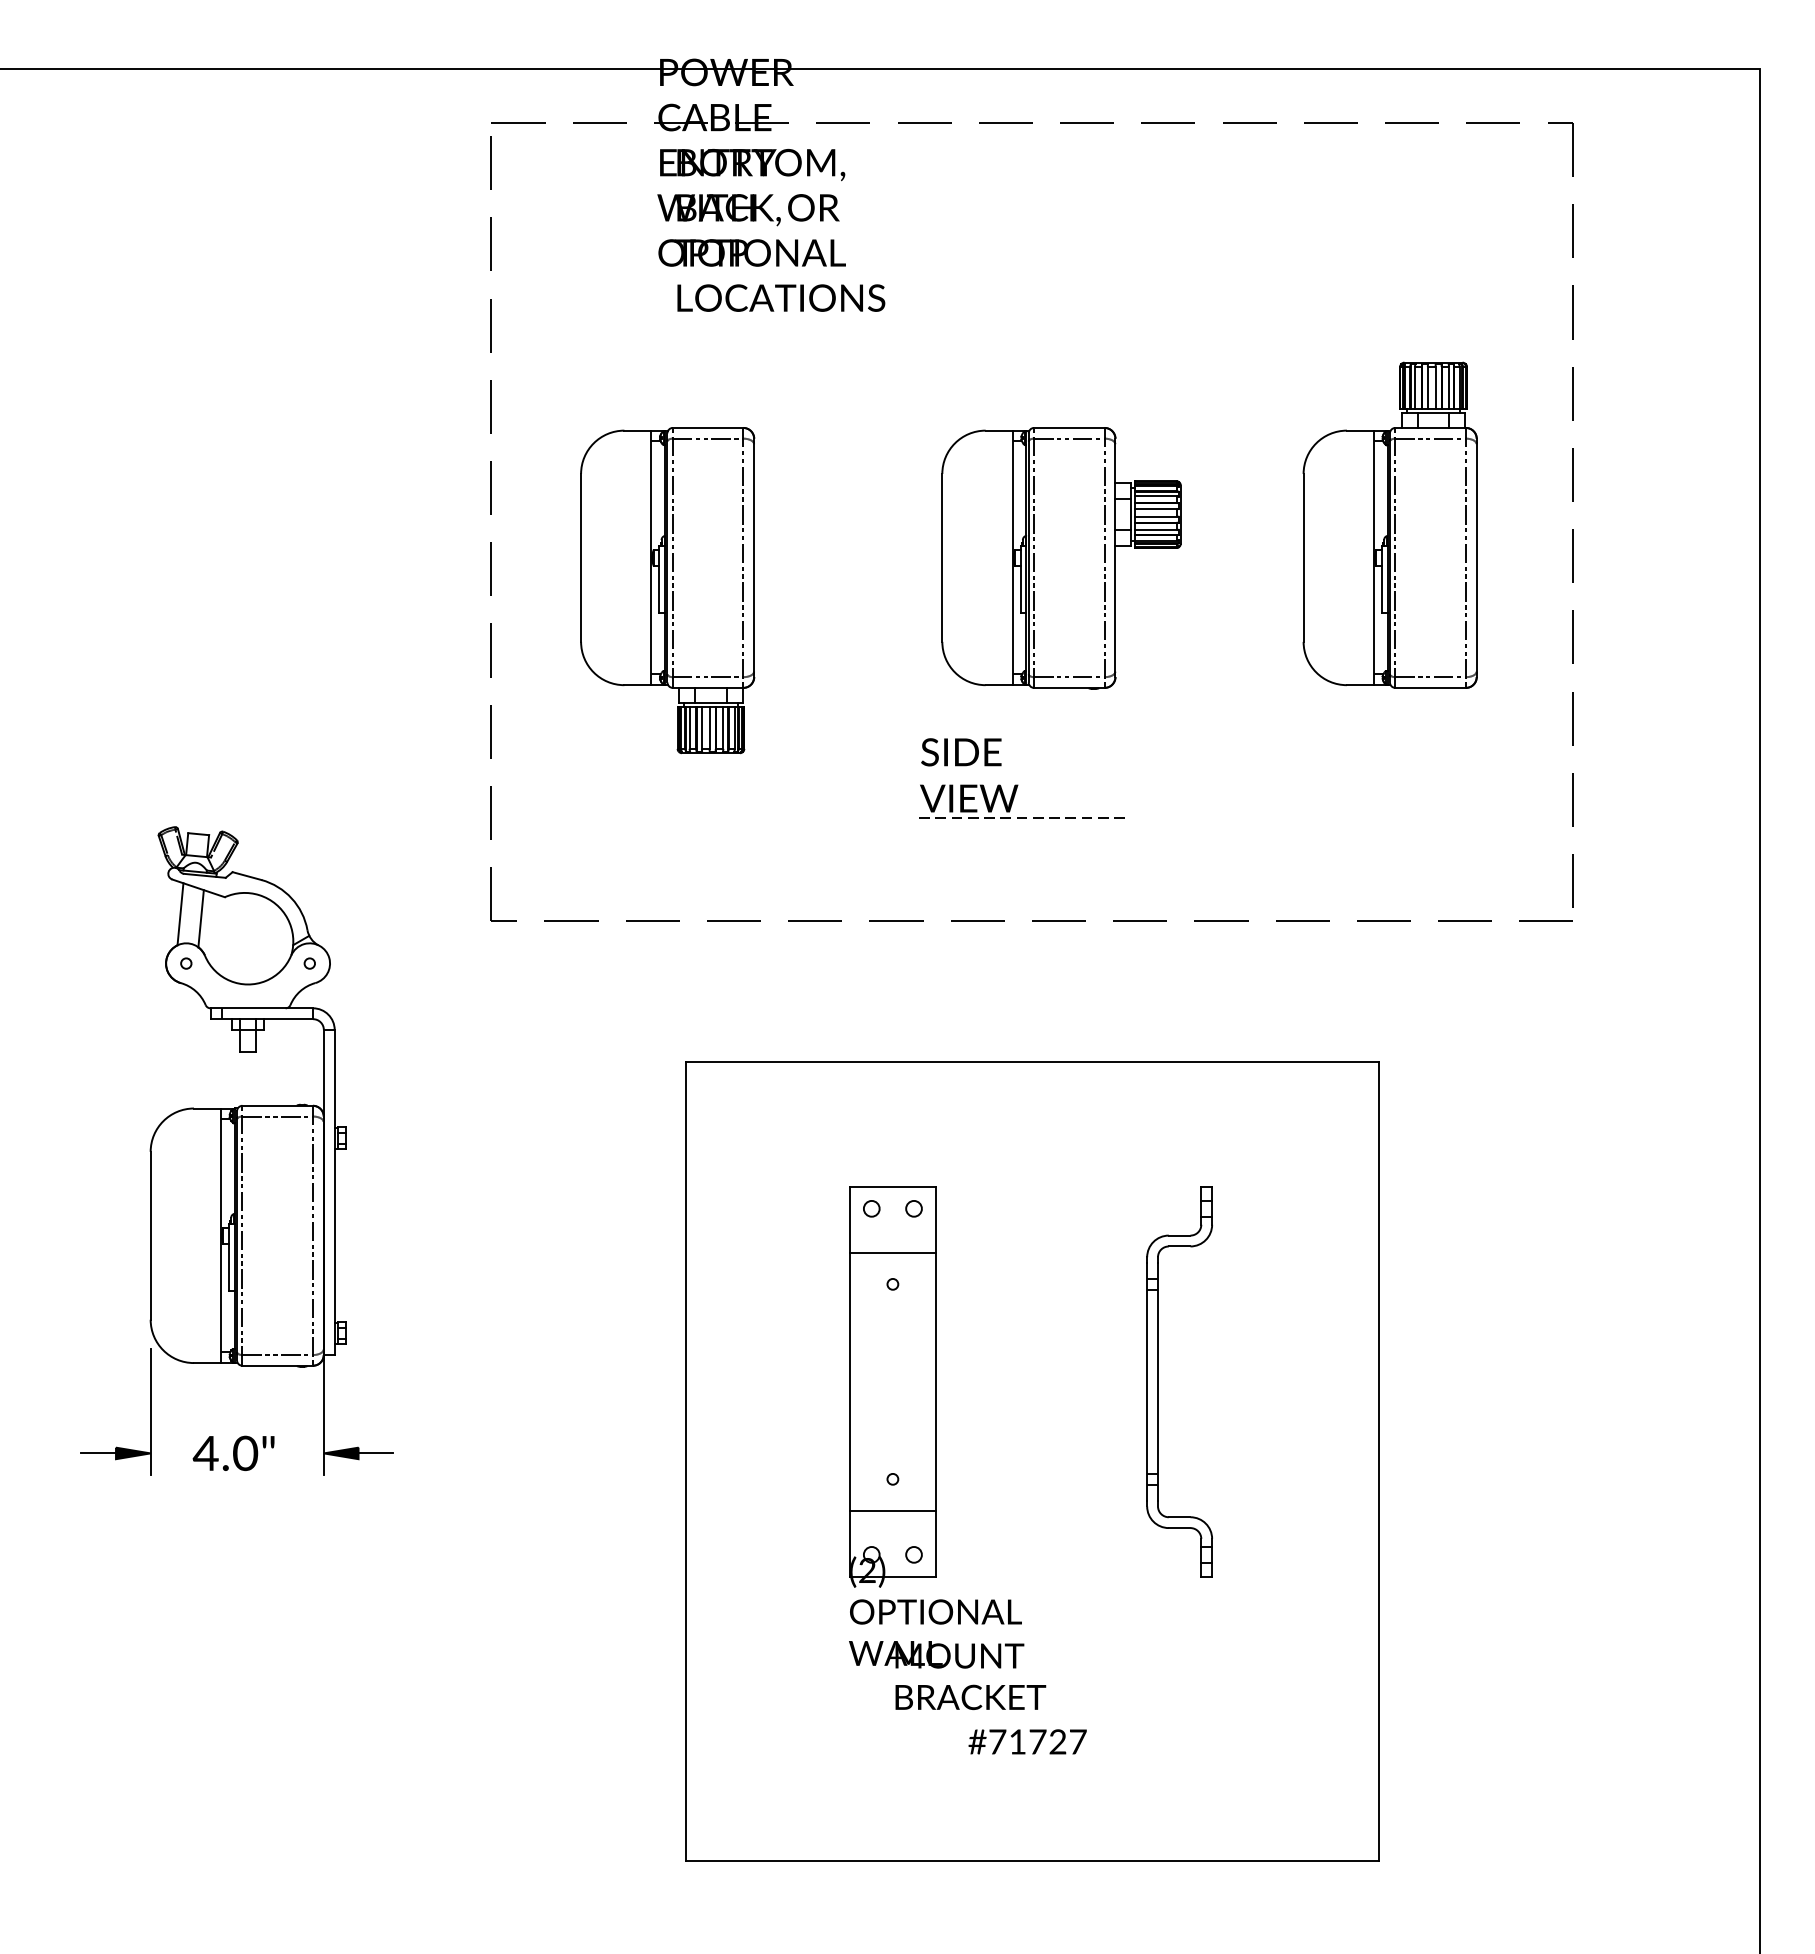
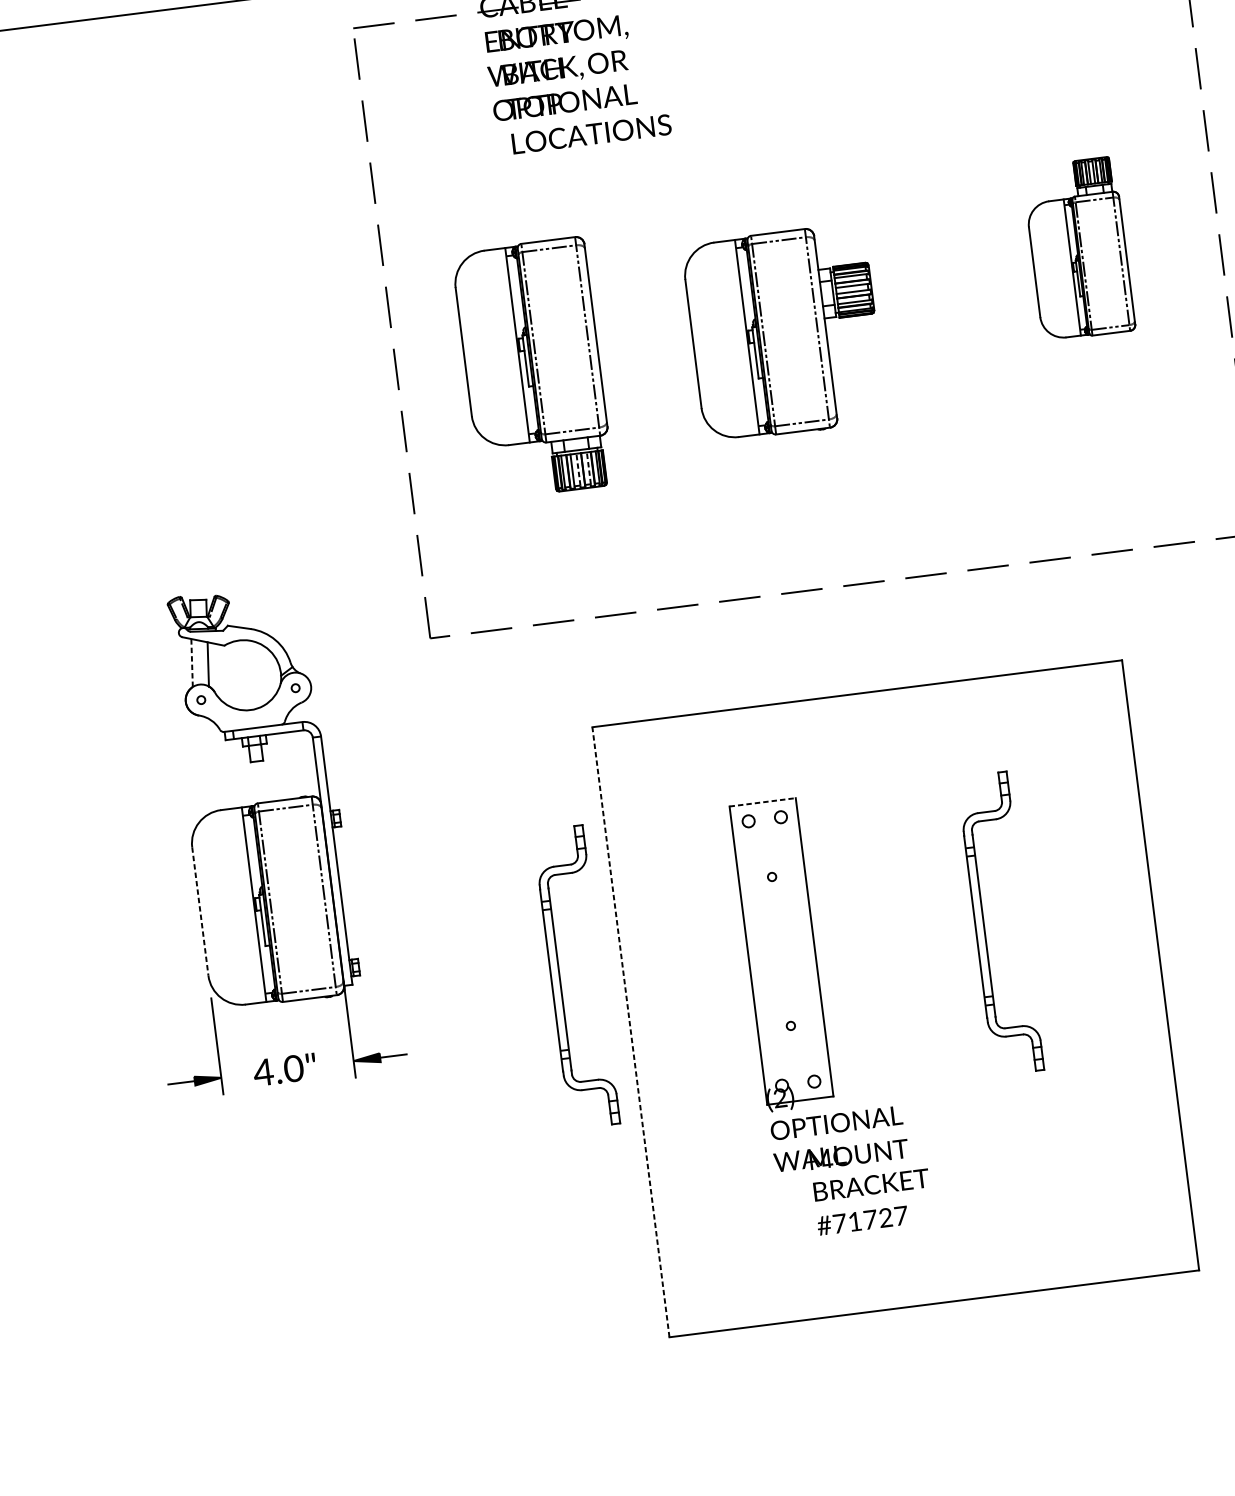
part: (1389, 524) -> (1078, 248), size x0.7
part: (1061, 558) -> (784, 332), moved
line: (709, 728) -> (578, 470), solid -> dashed
line: (723, 728) -> (589, 468), solid -> dashed
part: (1018, 784) -> (819, 482), removed
line: (180, 913) -> (192, 662), solid -> dashed
line: (893, 1186) -> (763, 802), solid -> dashed
line: (150, 1235) -> (200, 911), solid -> dashed
line: (892, 1252) -> (768, 852), removed
part: (603, 1381) -> (560, 979), added
line: (685, 1460) -> (630, 1031), solid -> dashed
line: (892, 1510) -> (793, 1049), removed
text: (1027, 1741) -> (862, 1220), moved

